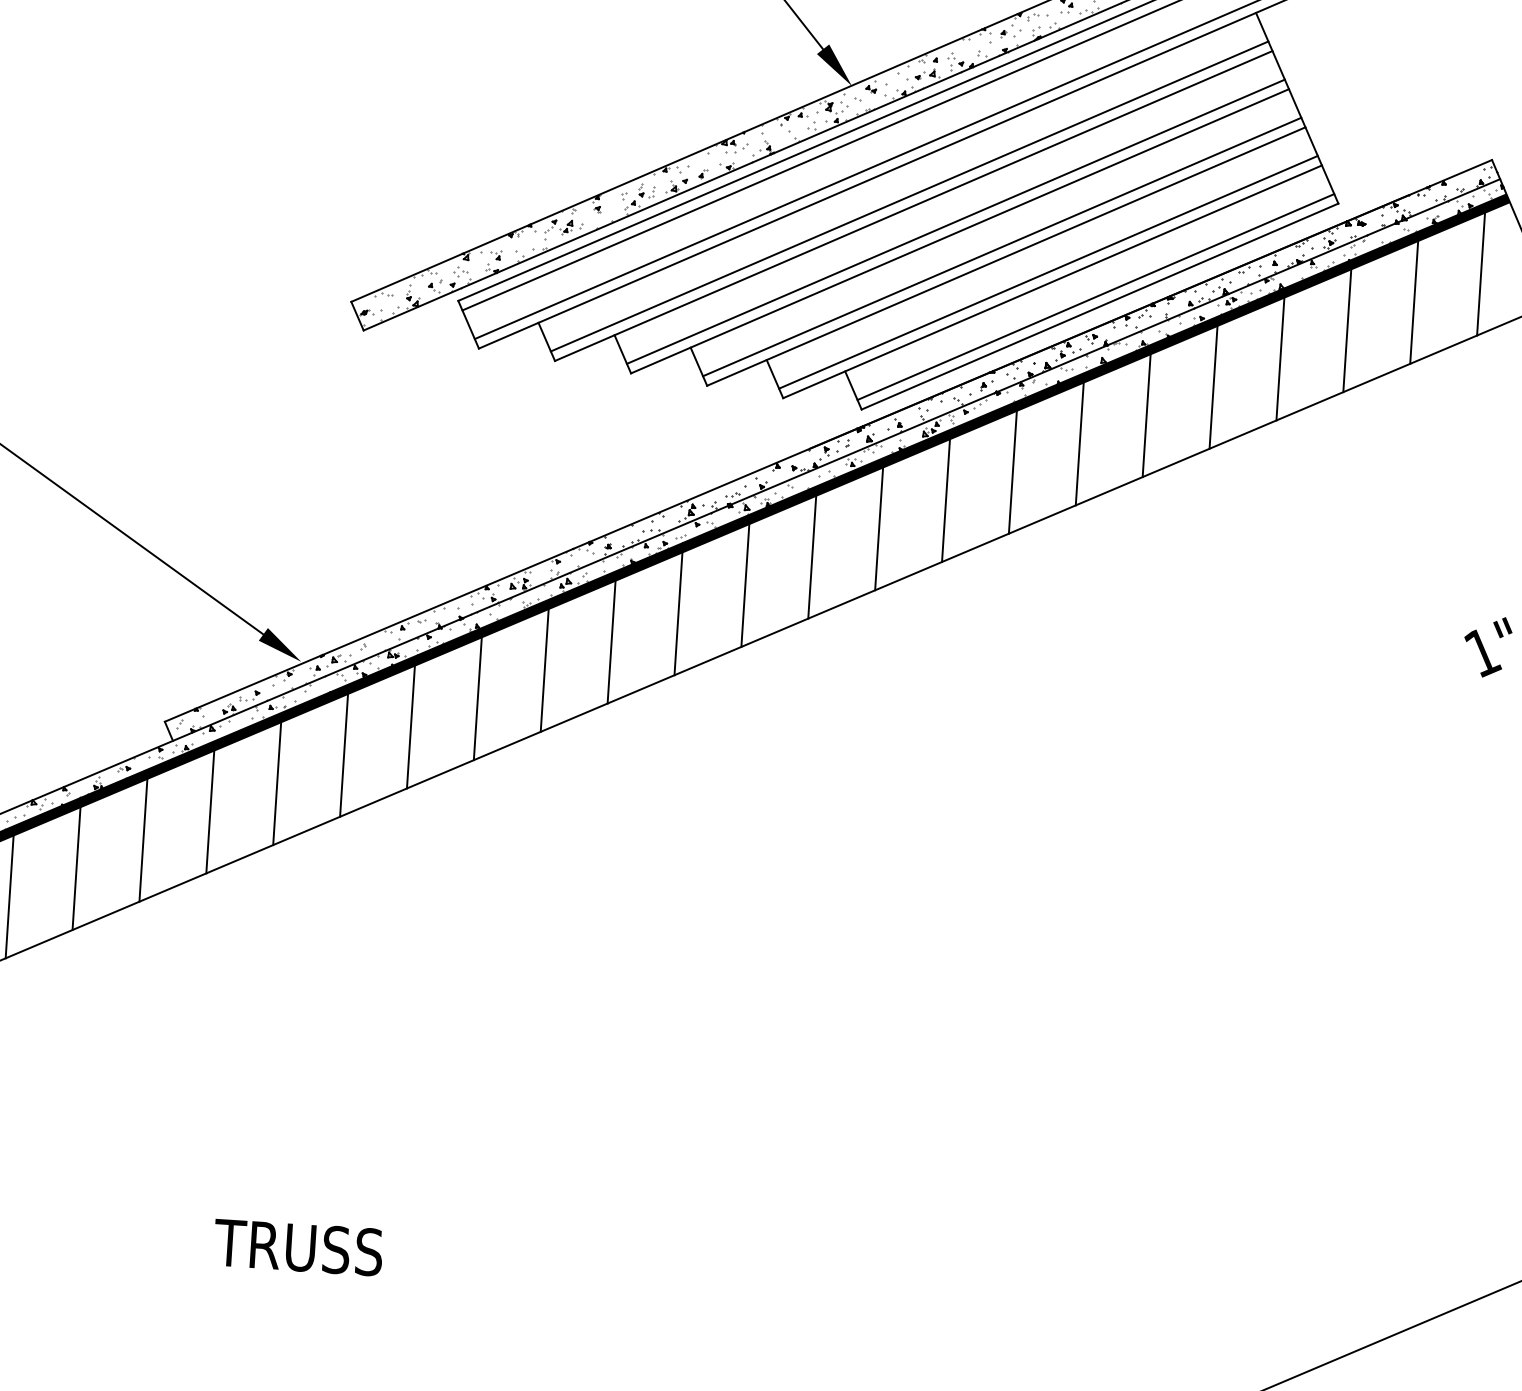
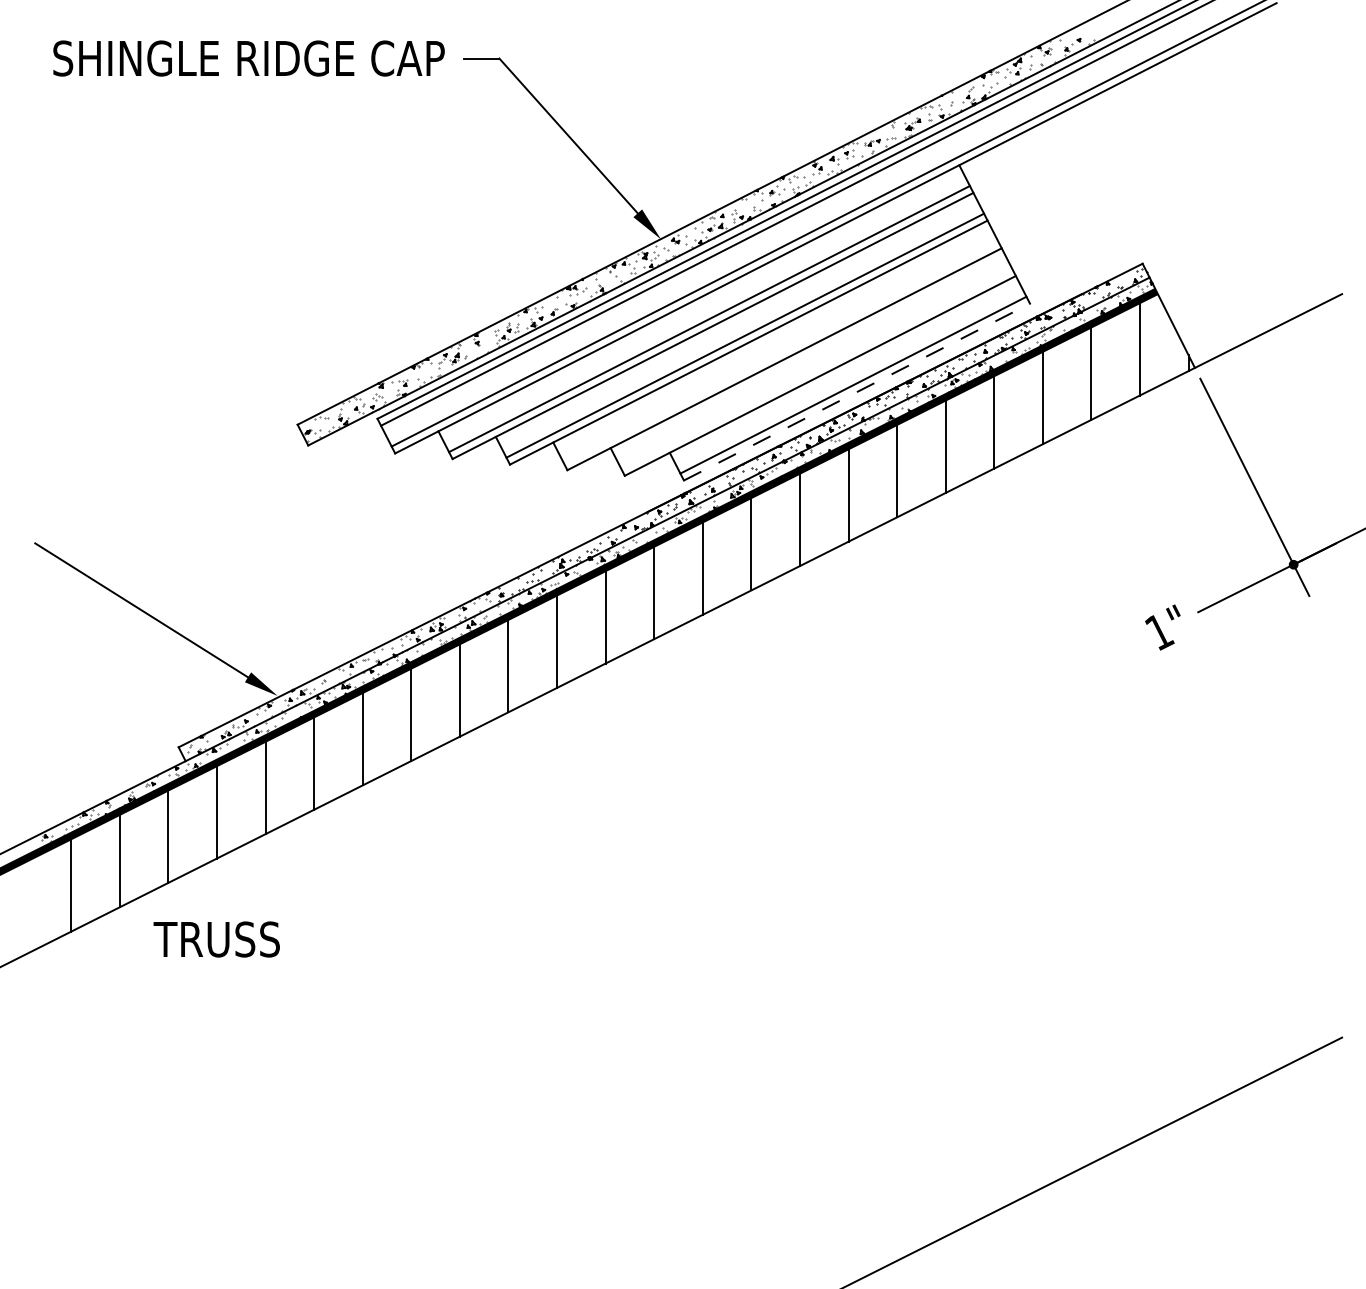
line: (1001, 247) -> (780, 352), removed
line: (1048, 271) -> (816, 368), removed
line: (1100, 305) -> (857, 391), solid -> dashed
text: (298, 1247) -> (216, 939), moved

